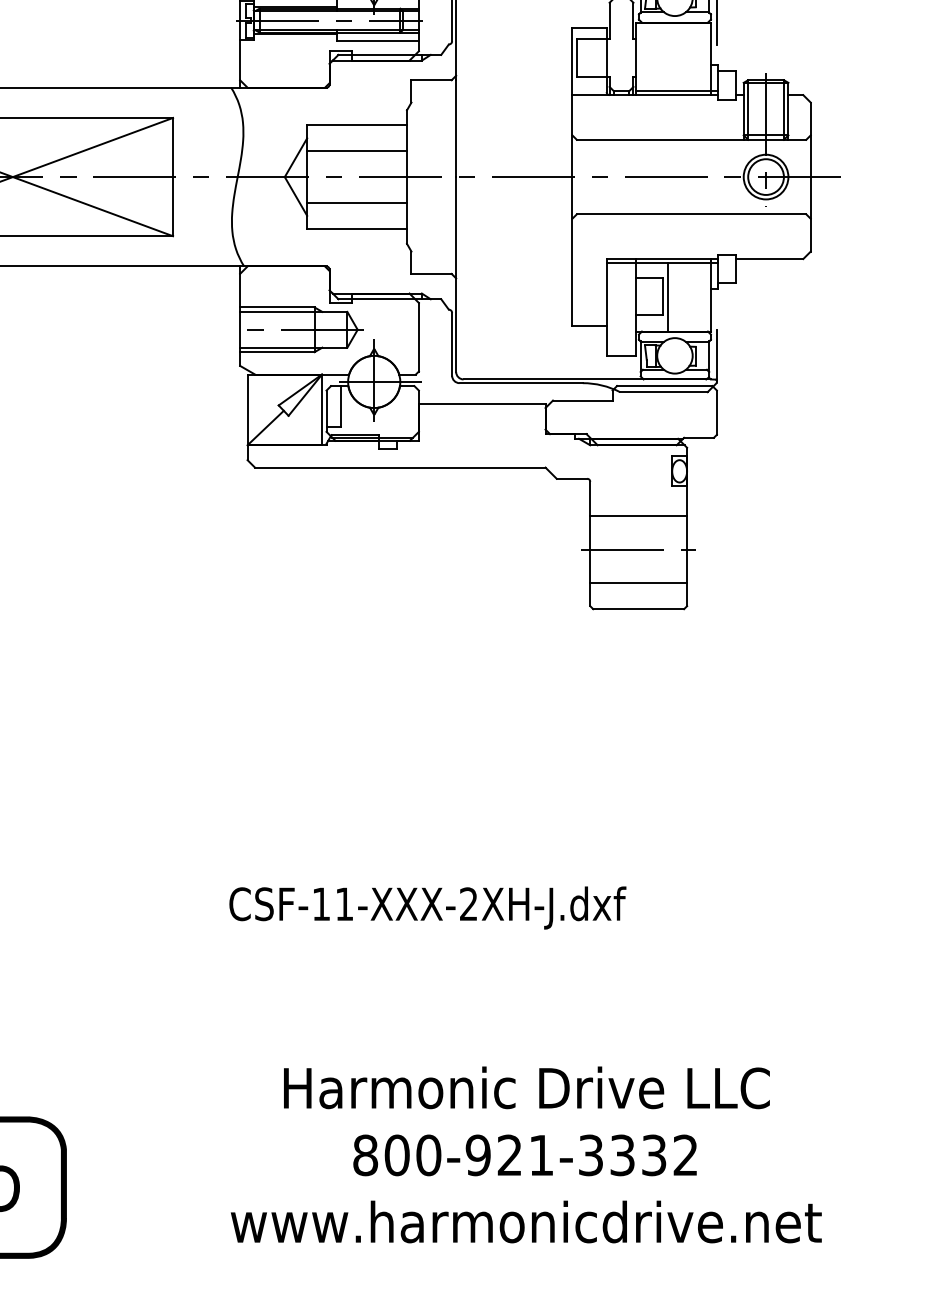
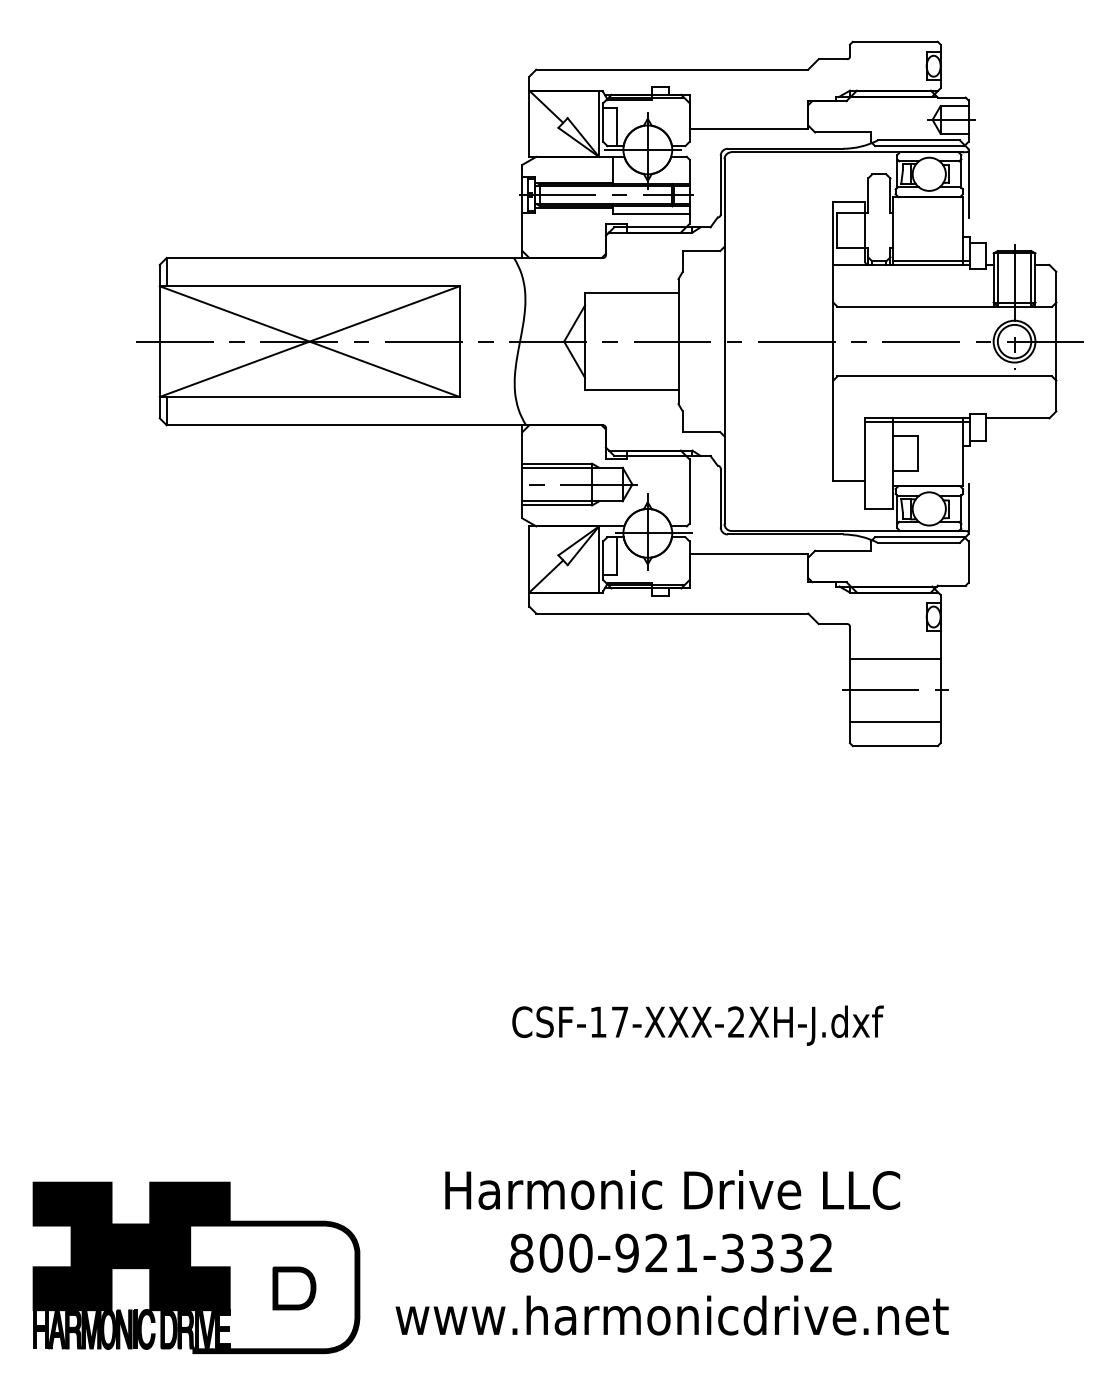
line: (356, 151) -> (631, 317), removed
line: (356, 202) -> (631, 365), removed
line: (667, 296) -> (922, 453), removed
text: (345, 903) -> (620, 1021), CSF-11-XXX-2XH-J.dxf -> CSF-17-XXX-2XH-J.dxf
text: (525, 1154) -> (671, 1252), moved

